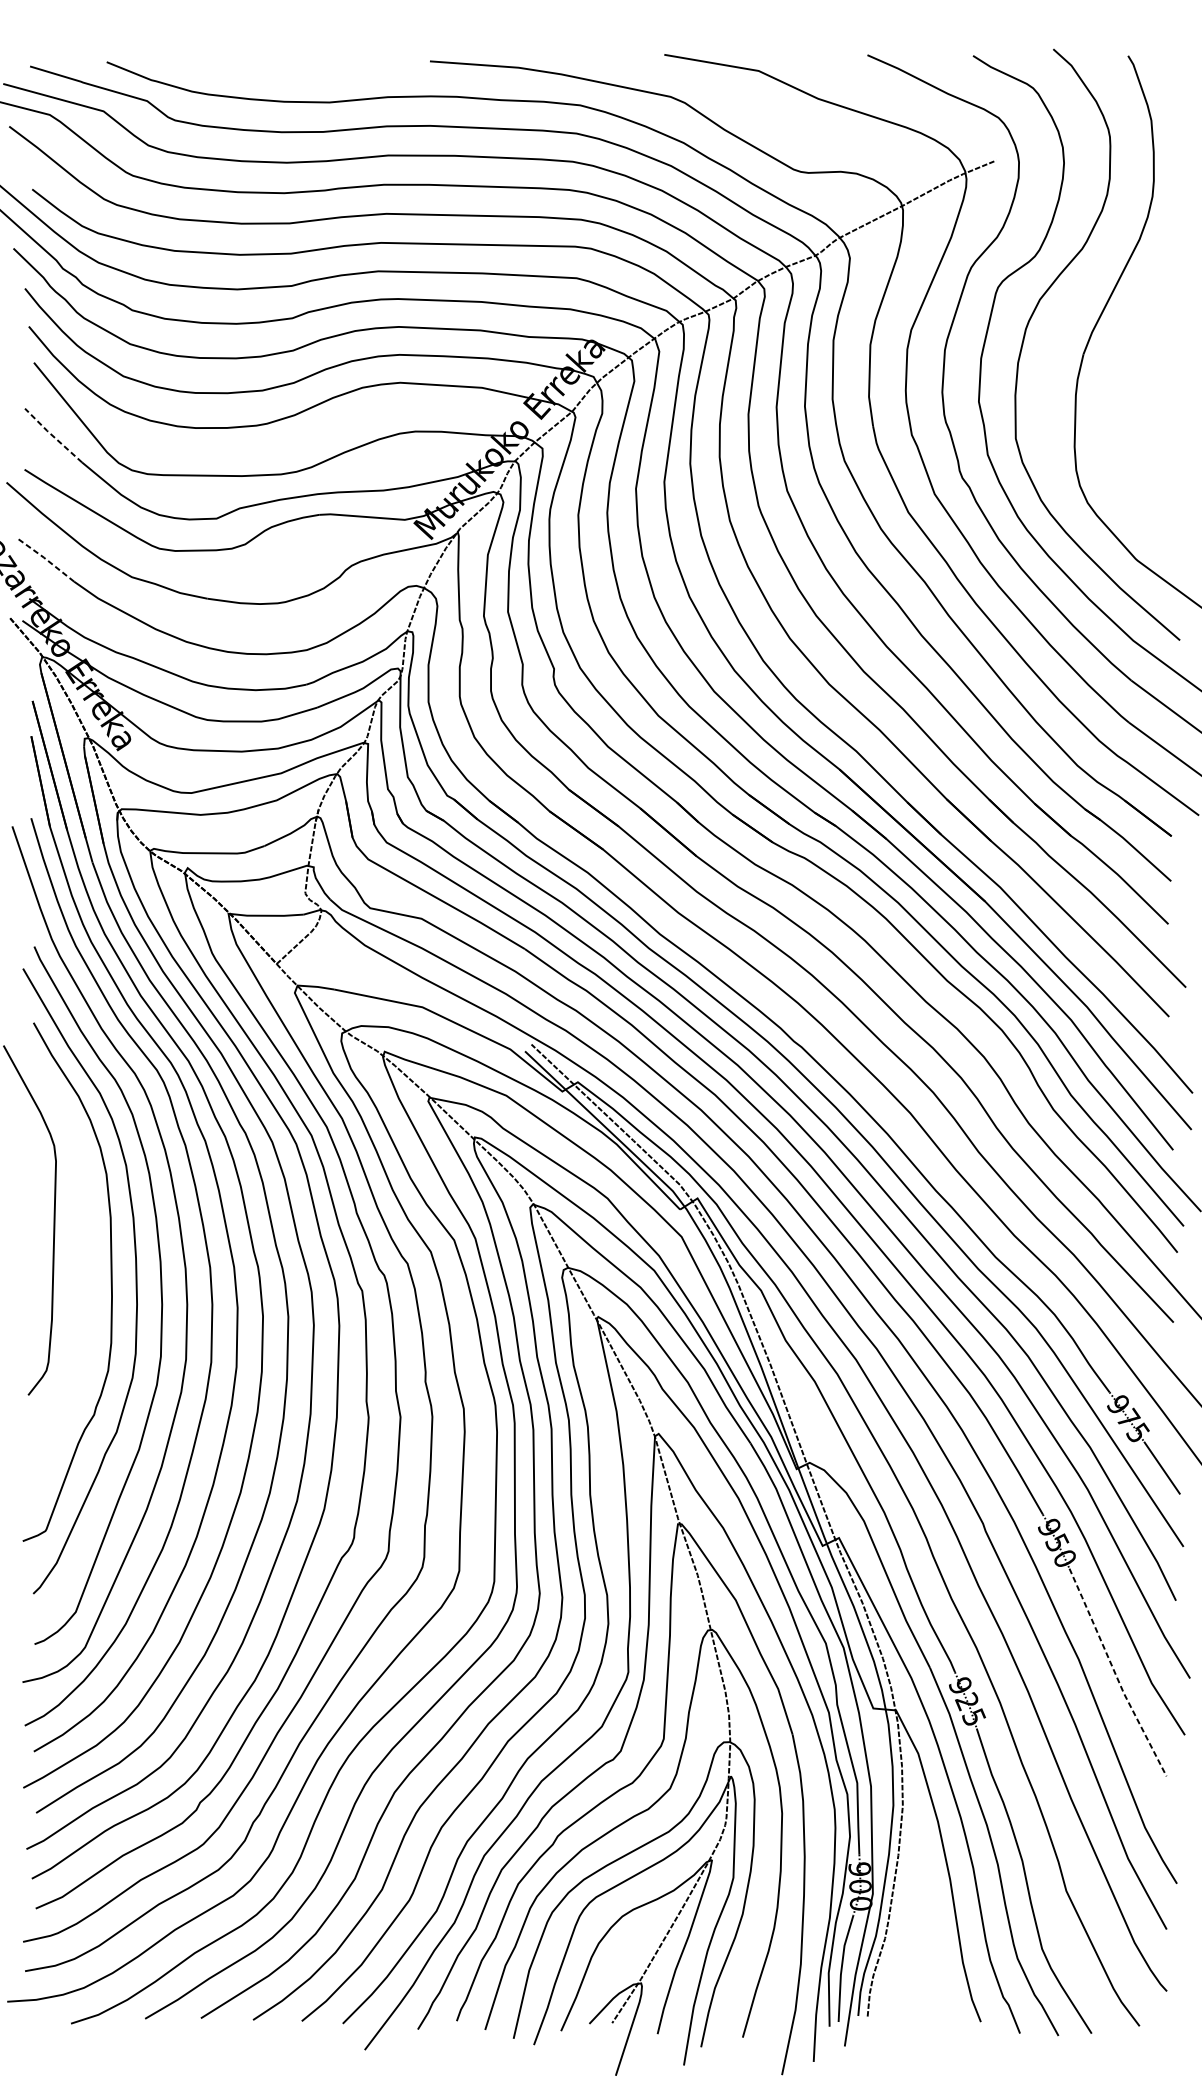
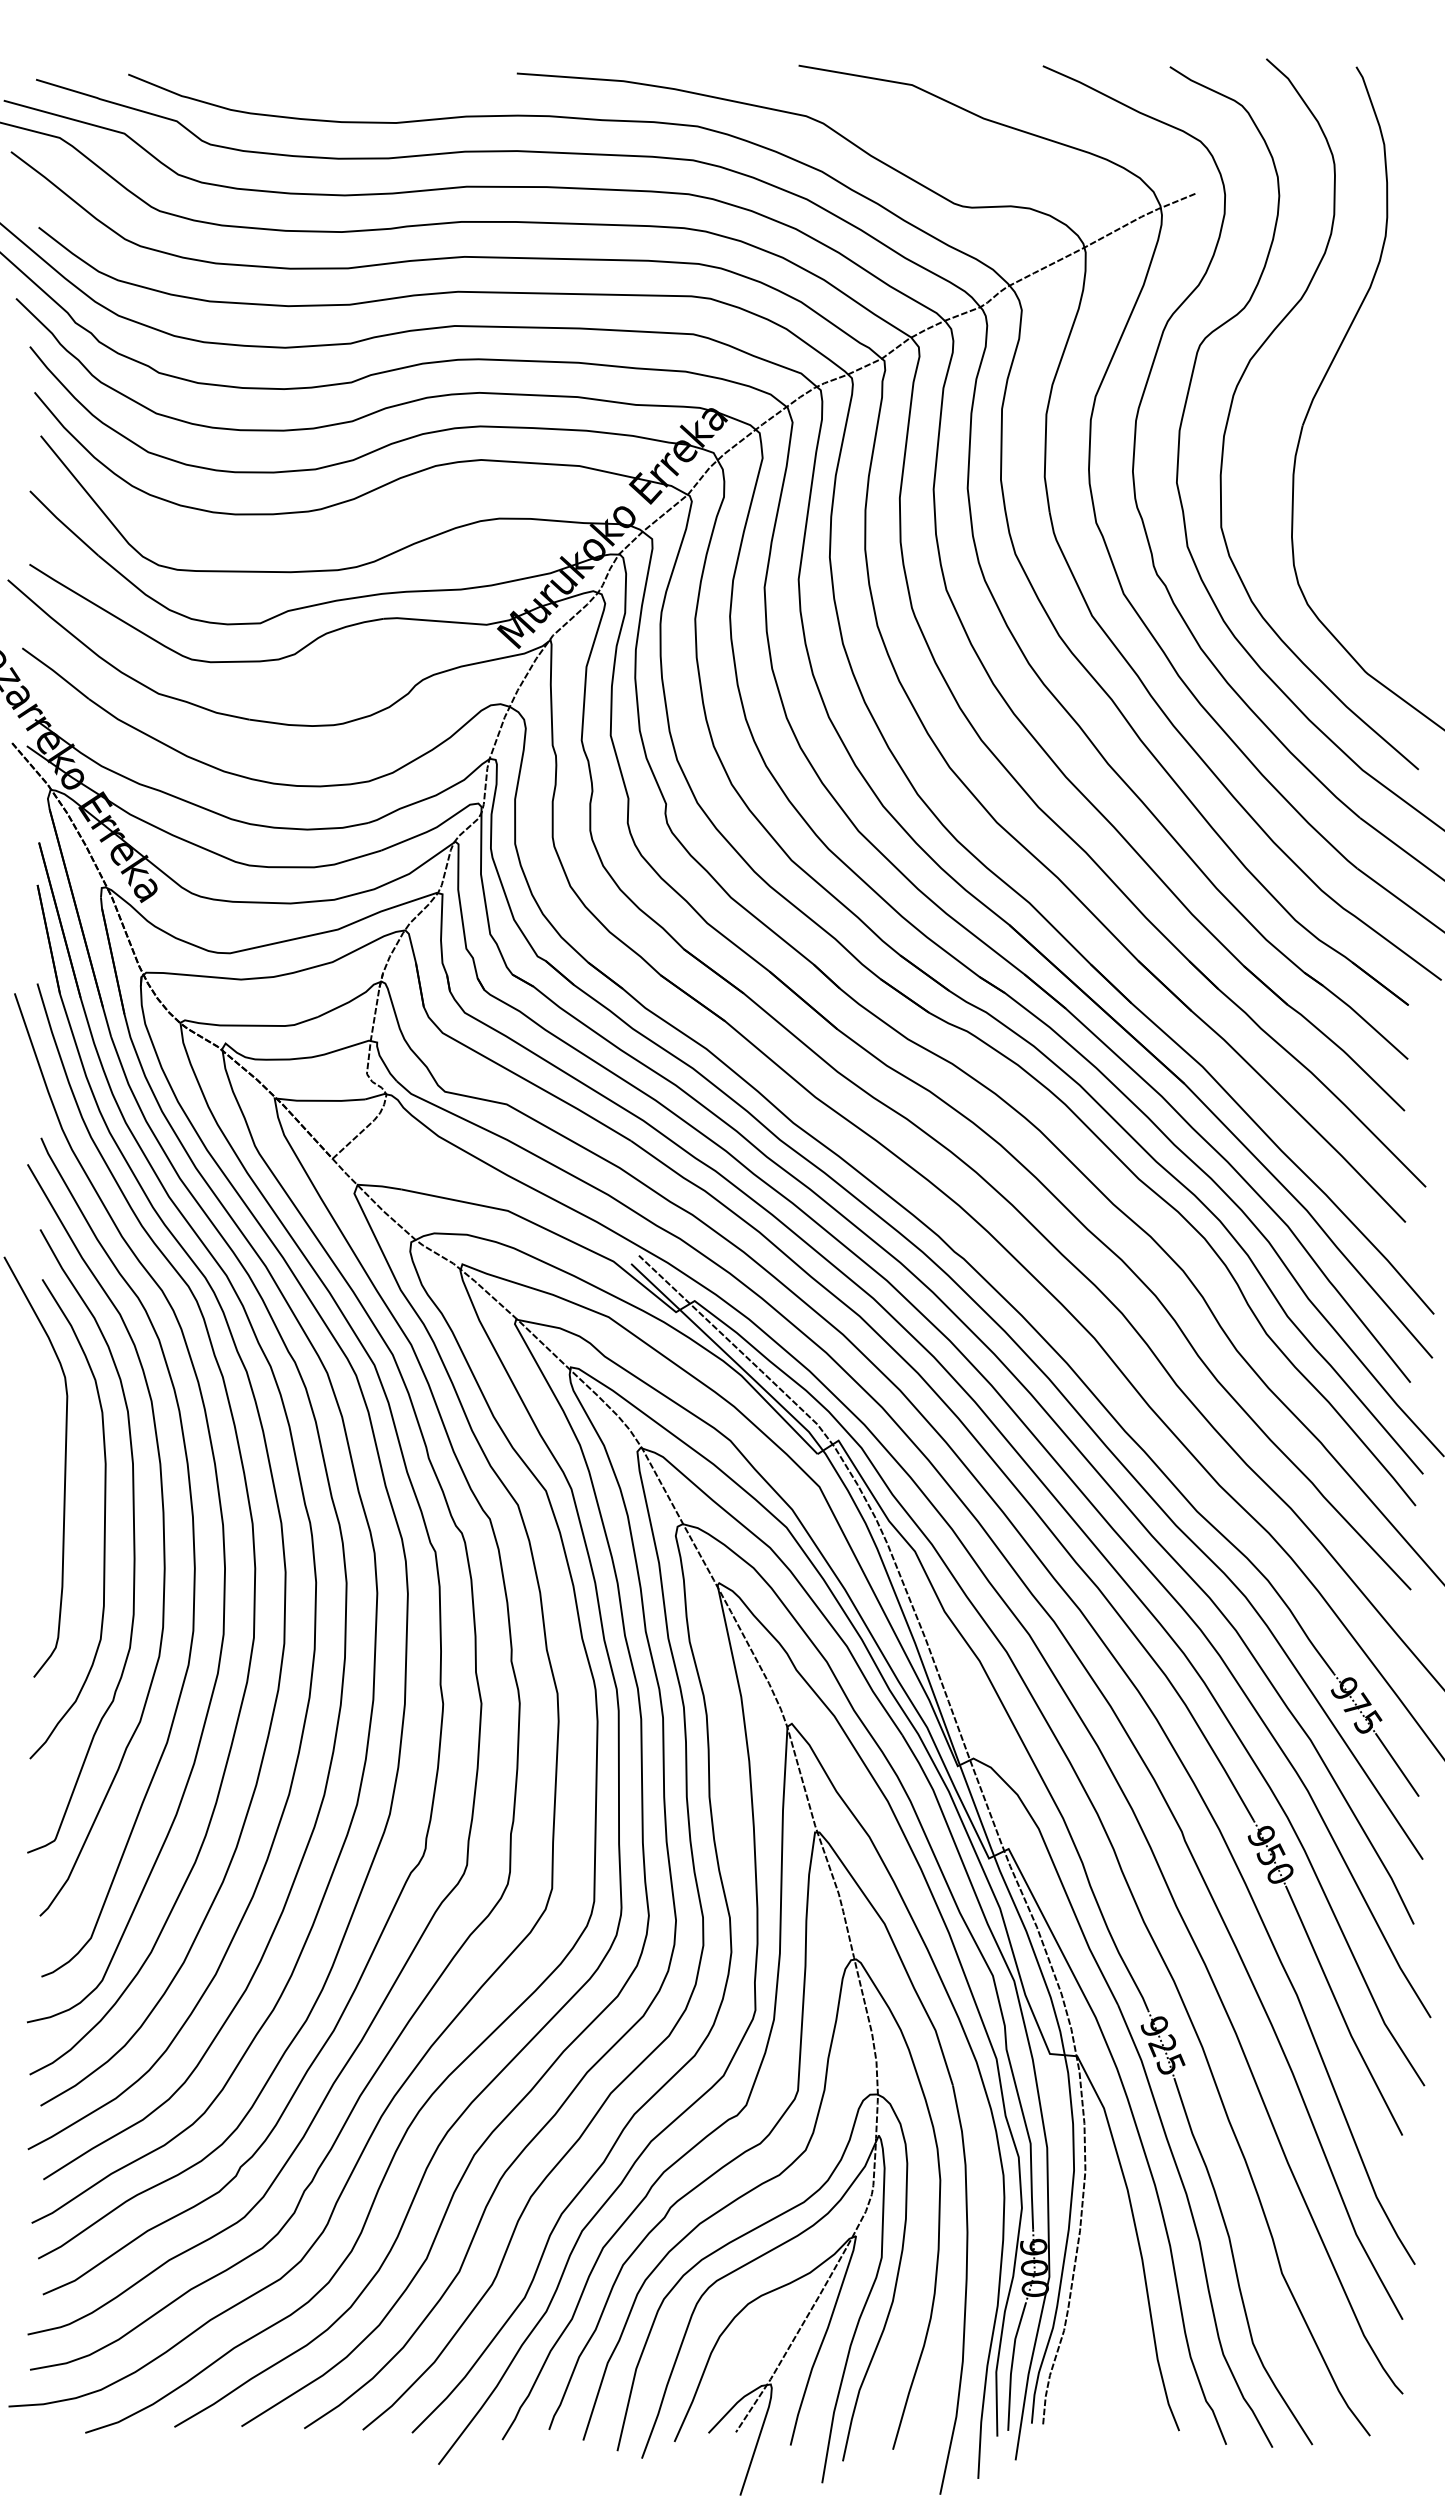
line: (52, 435) -> (63, 523), dashed -> solid
line: (46, 559) -> (55, 672), dashed -> solid
curve: (87, 1263) -> (104, 1519), added
line: (1115, 1674) -> (1341, 2012), dashed -> solid

